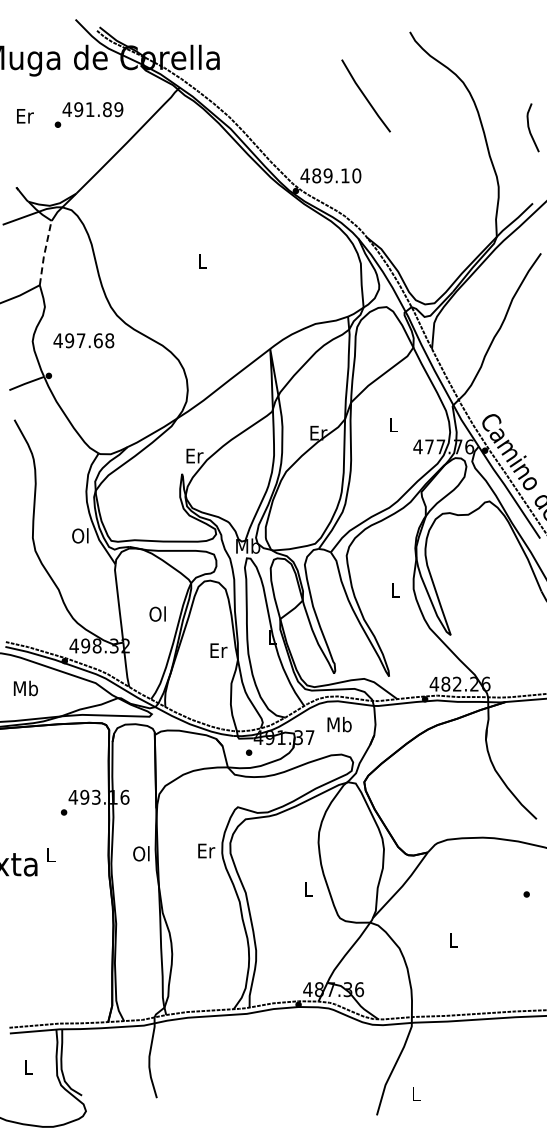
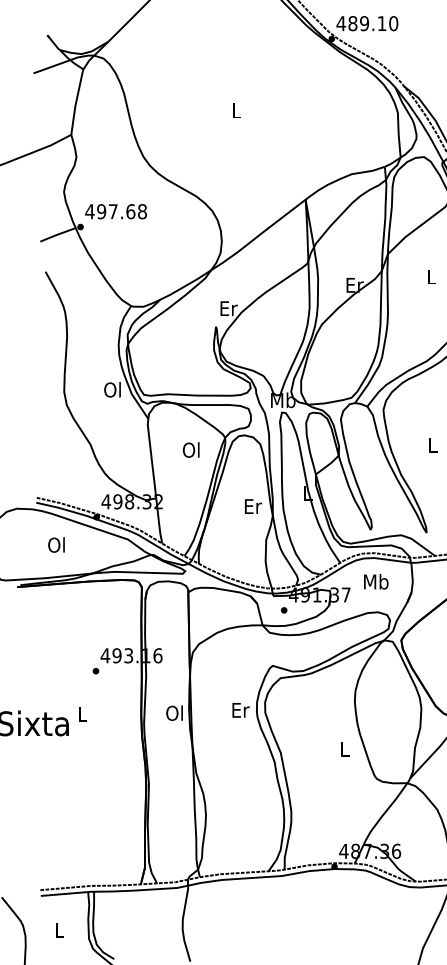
line: (44, 252) -> (76, 101), dashed -> solid
text: (83, 340) -> (115, 211), moved
text: (157, 613) -> (191, 449), moved
text: (25, 688) -> (56, 545), Mb -> Ol

